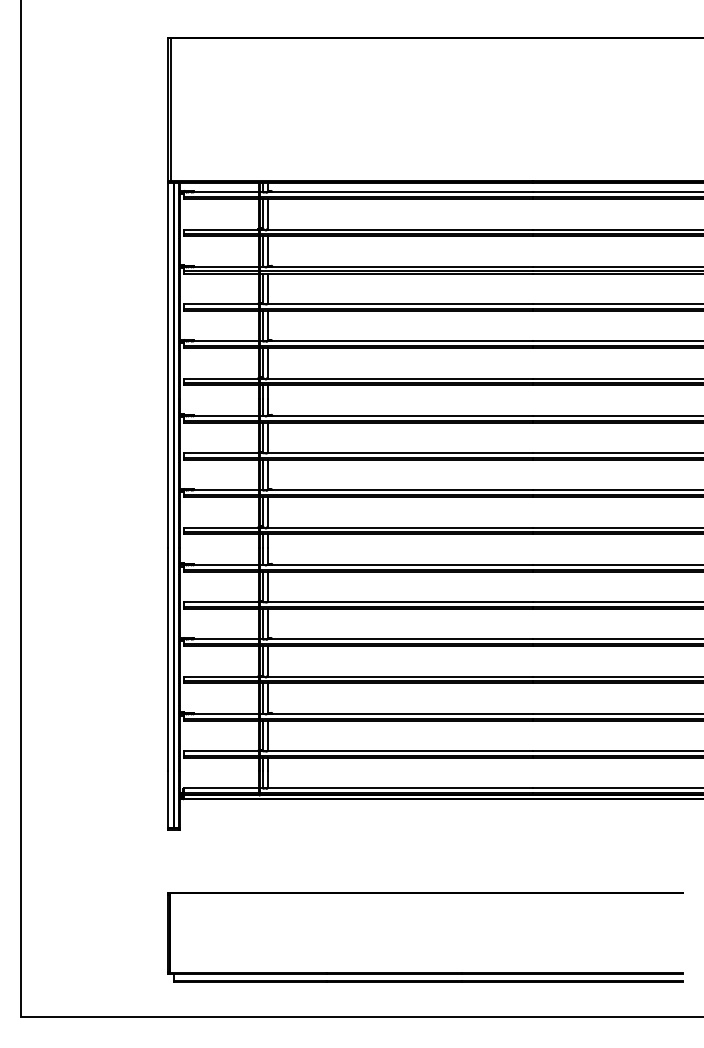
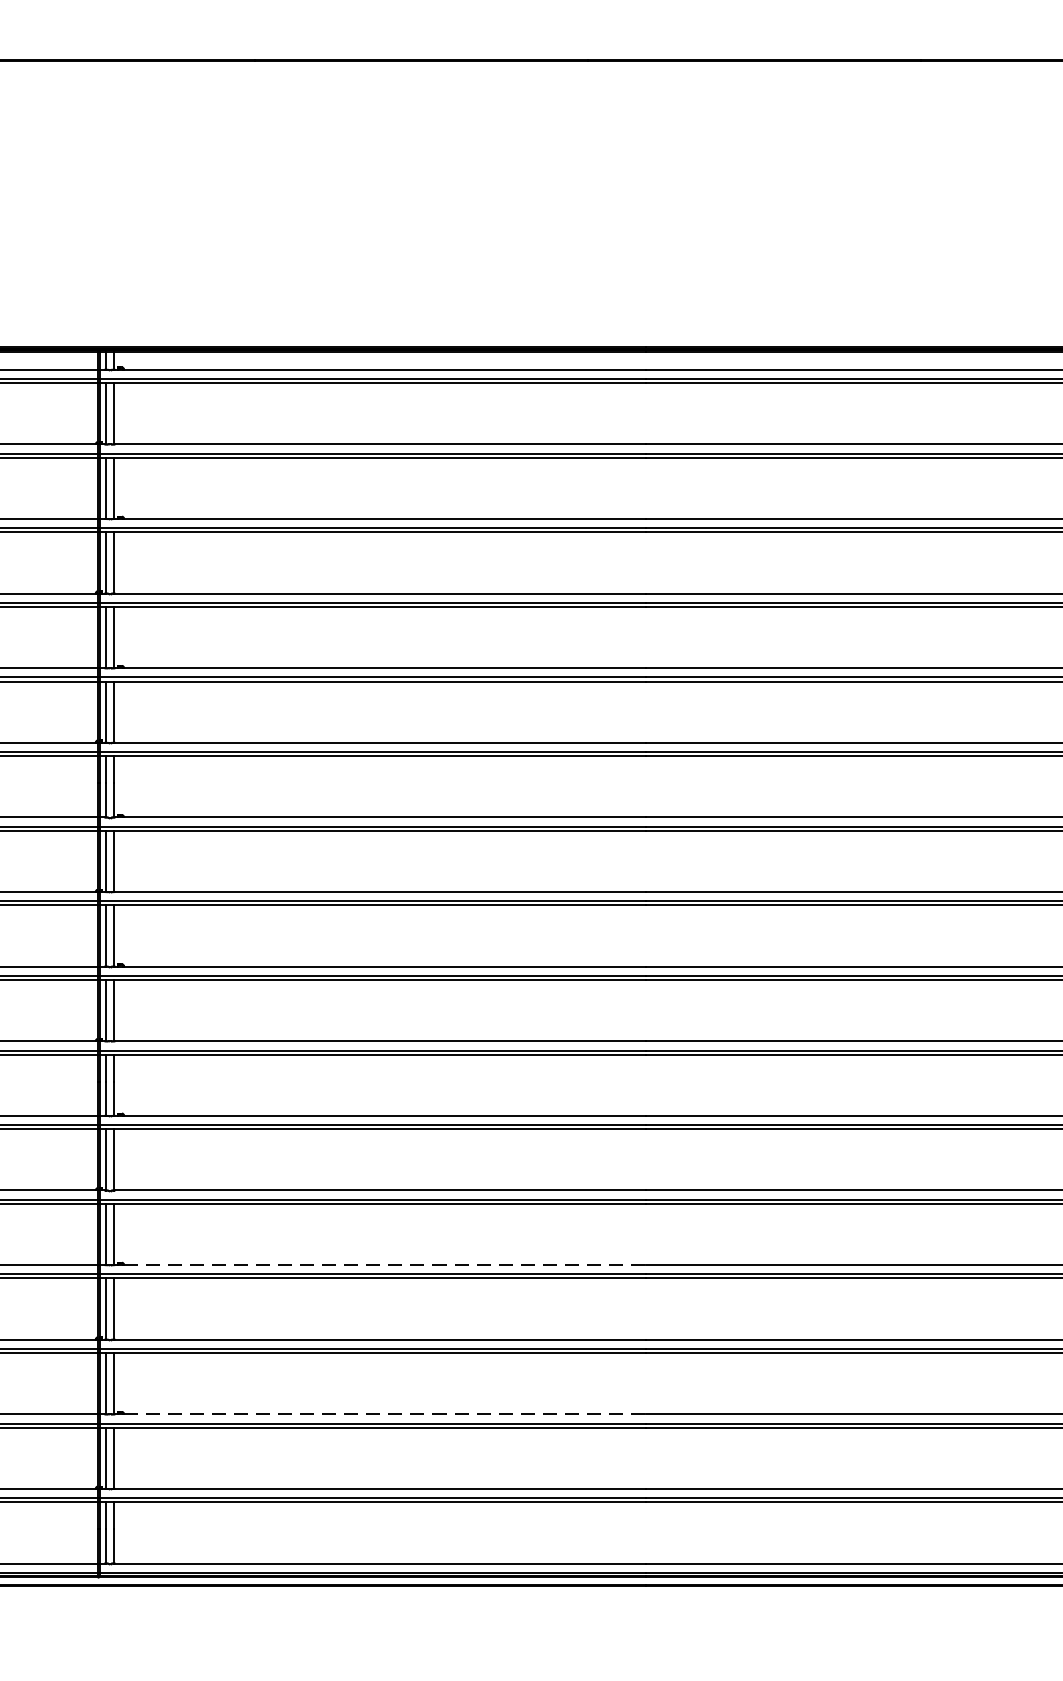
line: (403, 639) -> (386, 1265), solid -> dashed
line: (403, 713) -> (386, 1413), solid -> dashed

